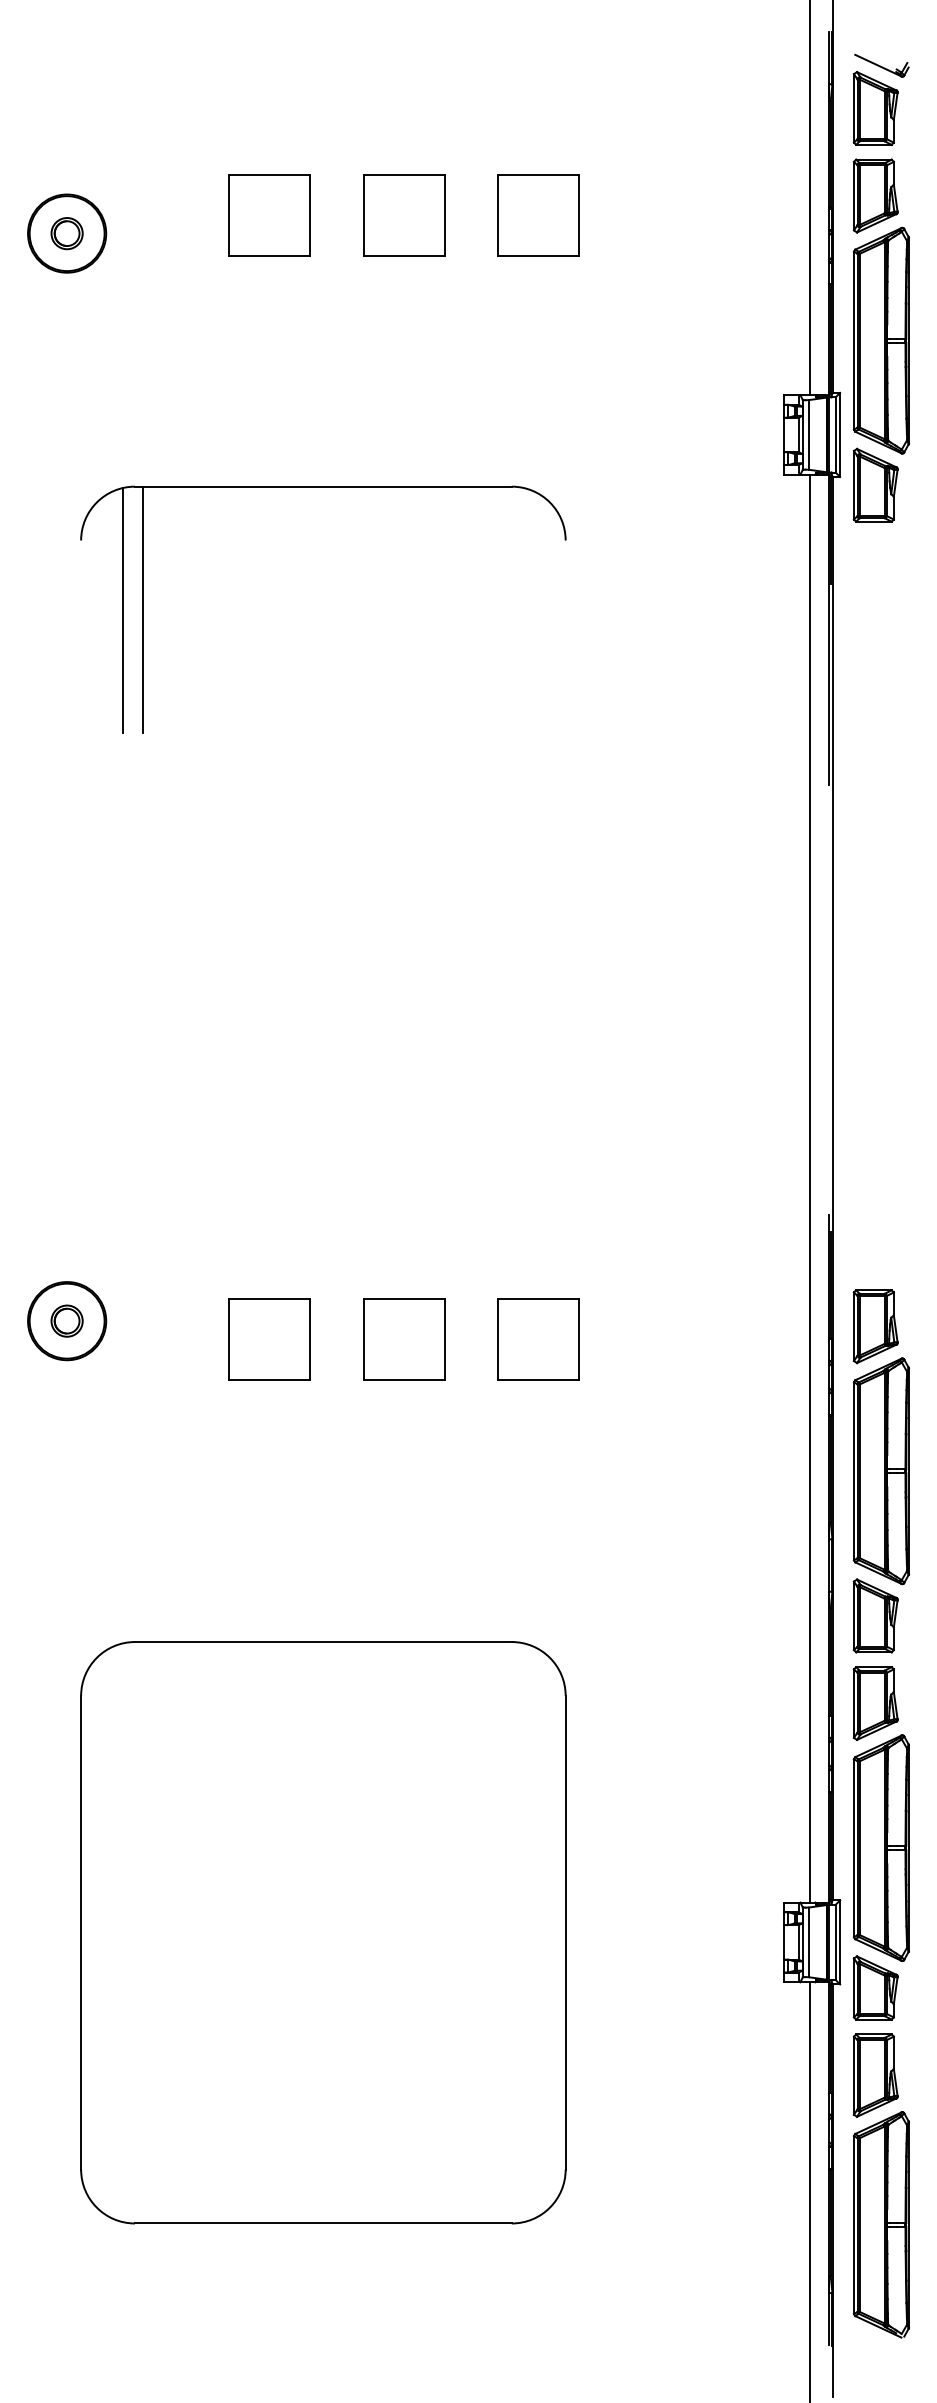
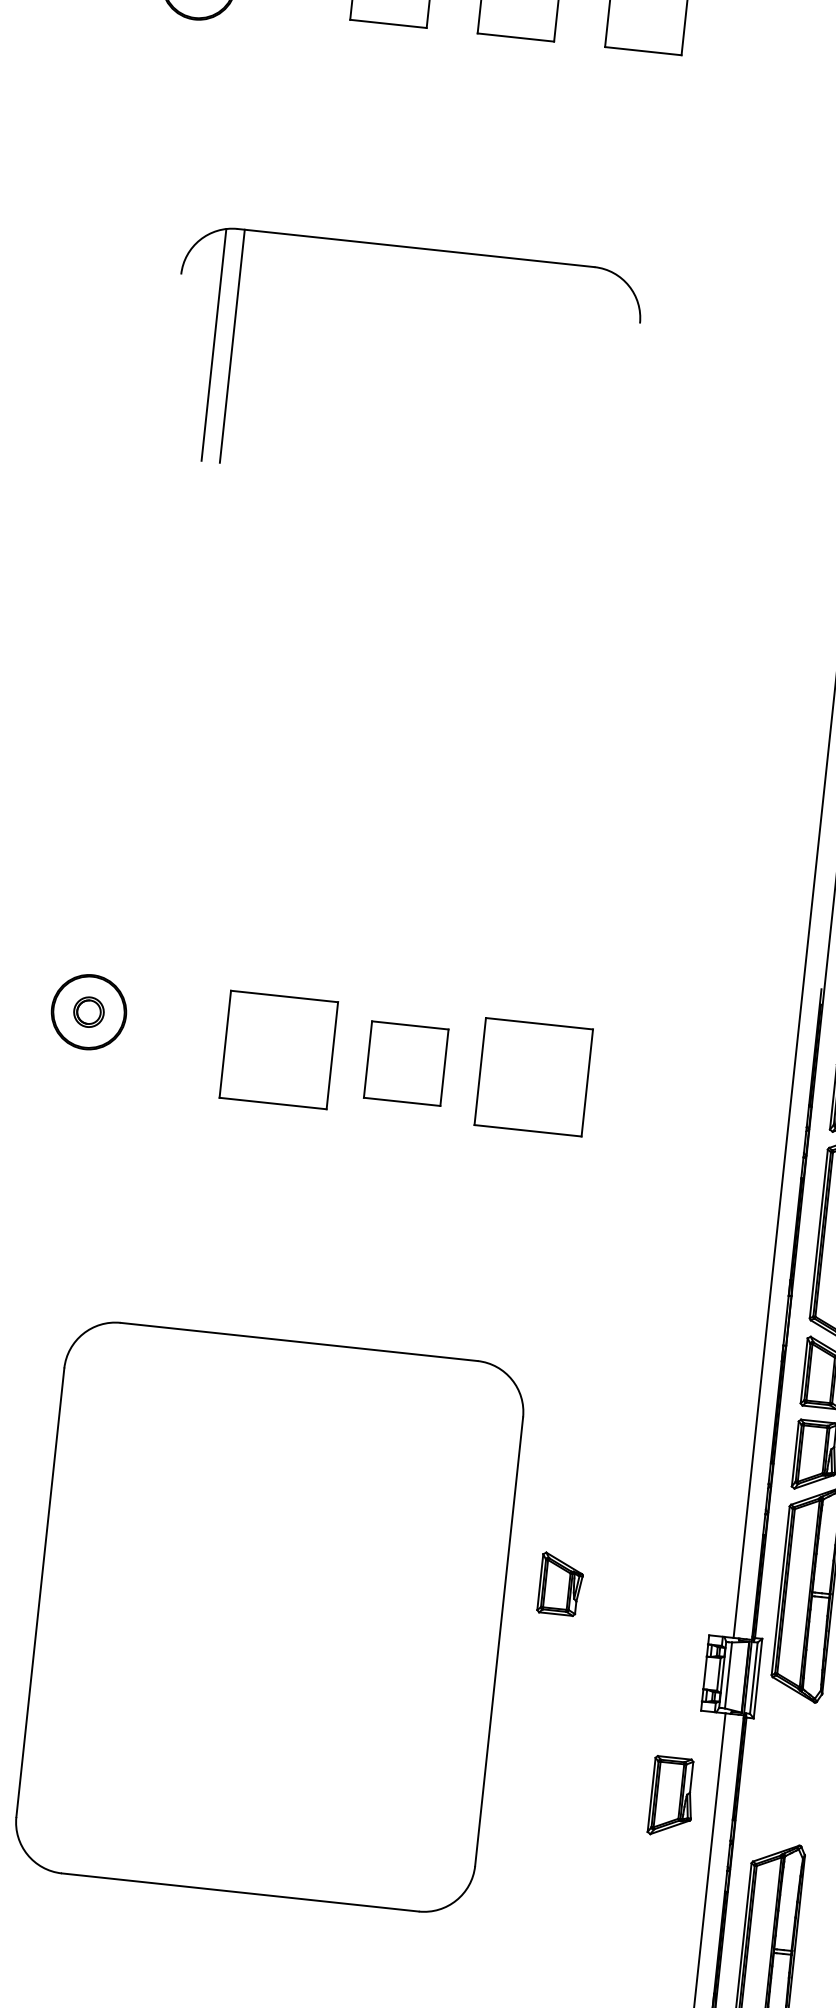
part: (269, 1339) -> (278, 1050), size x1.4
part: (538, 1339) -> (533, 1077), size x1.4
part: (875, 1987) -> (560, 1583), moved
part: (875, 2075) -> (671, 1796), moved

